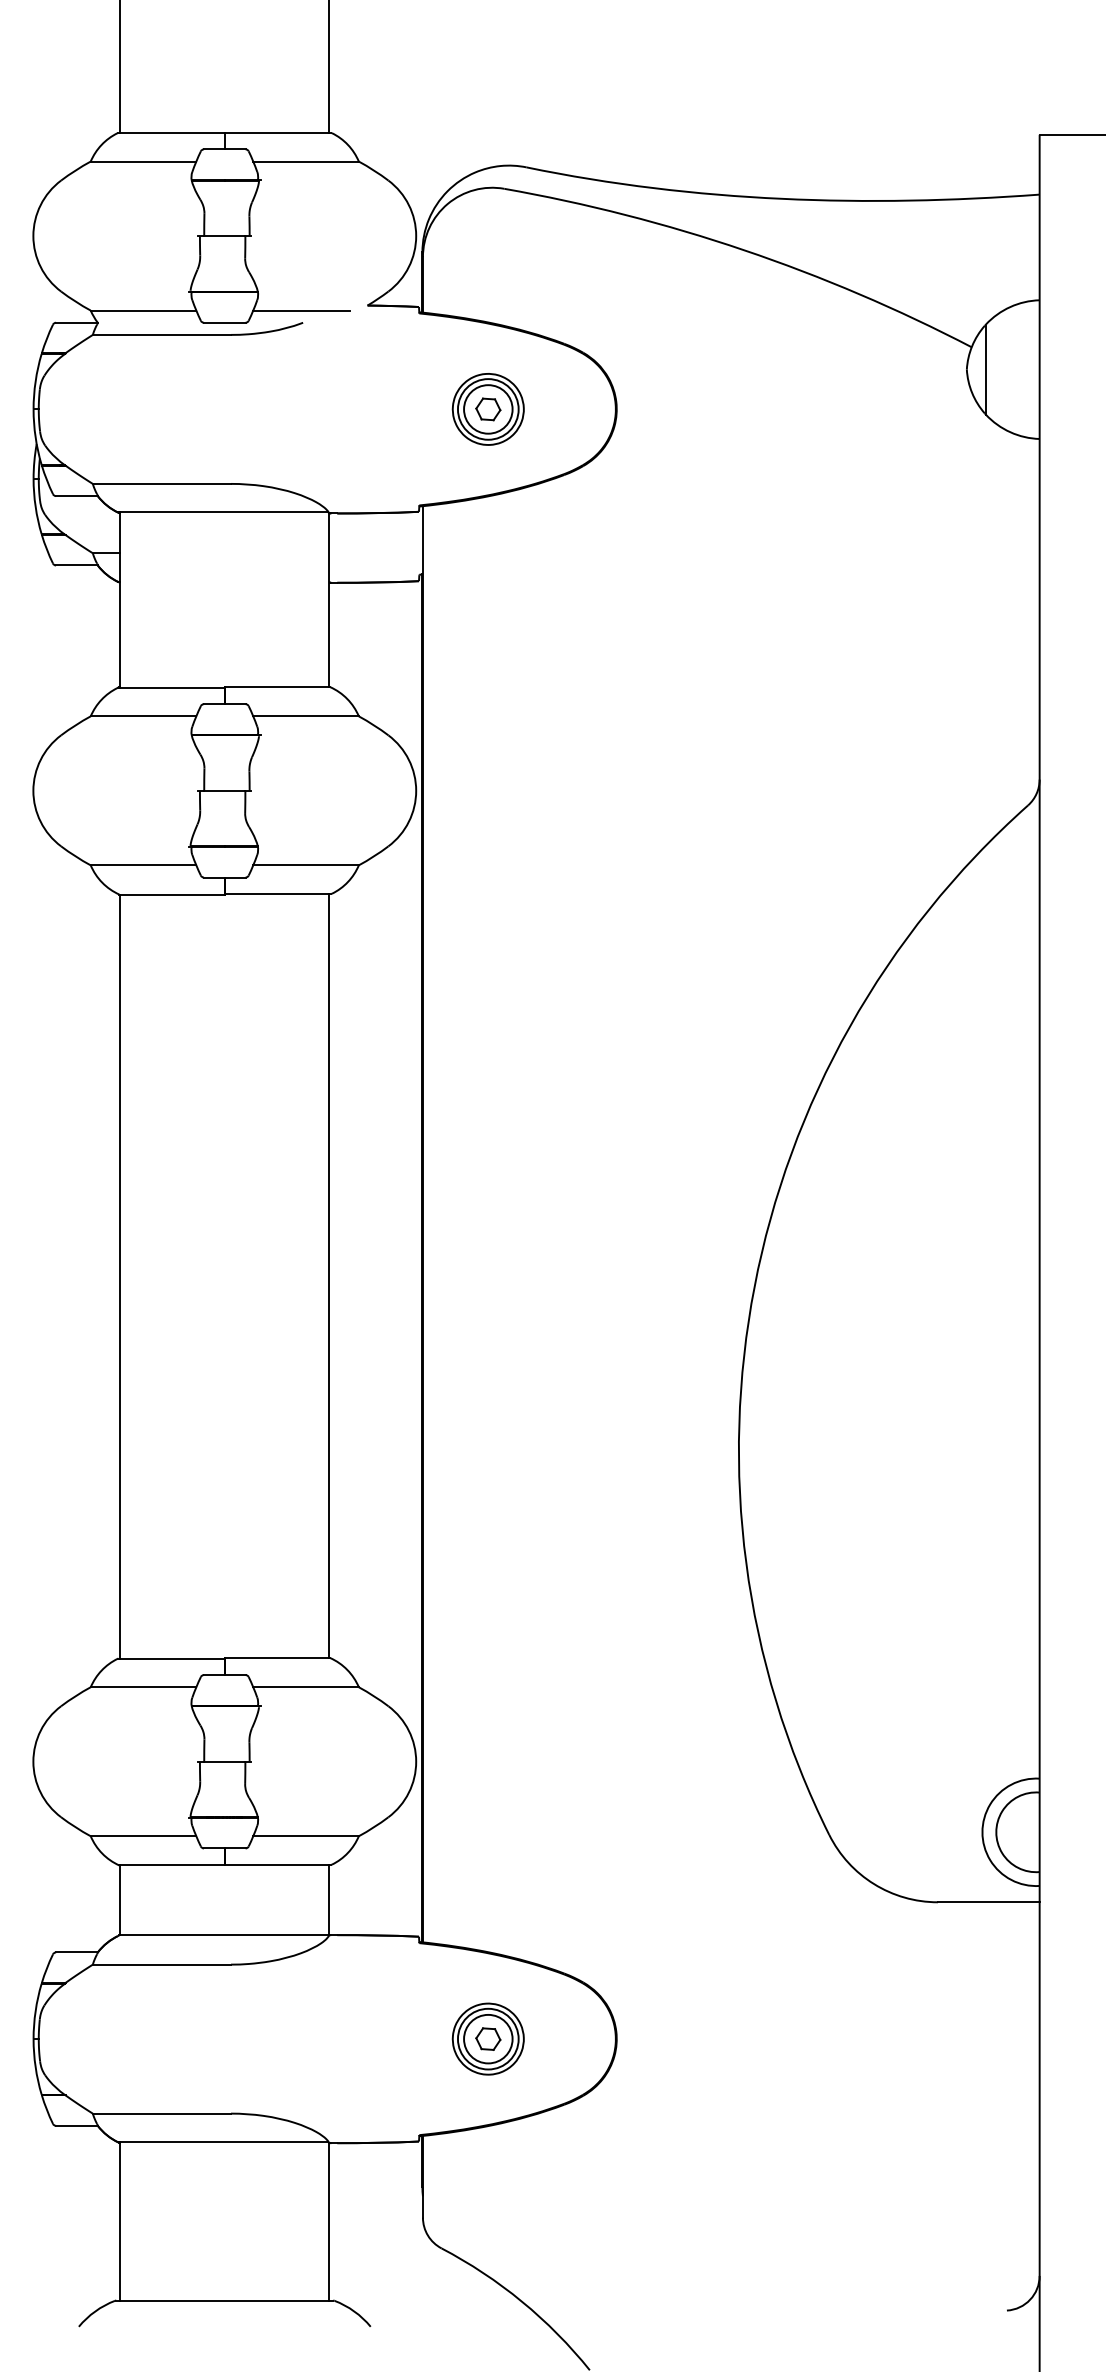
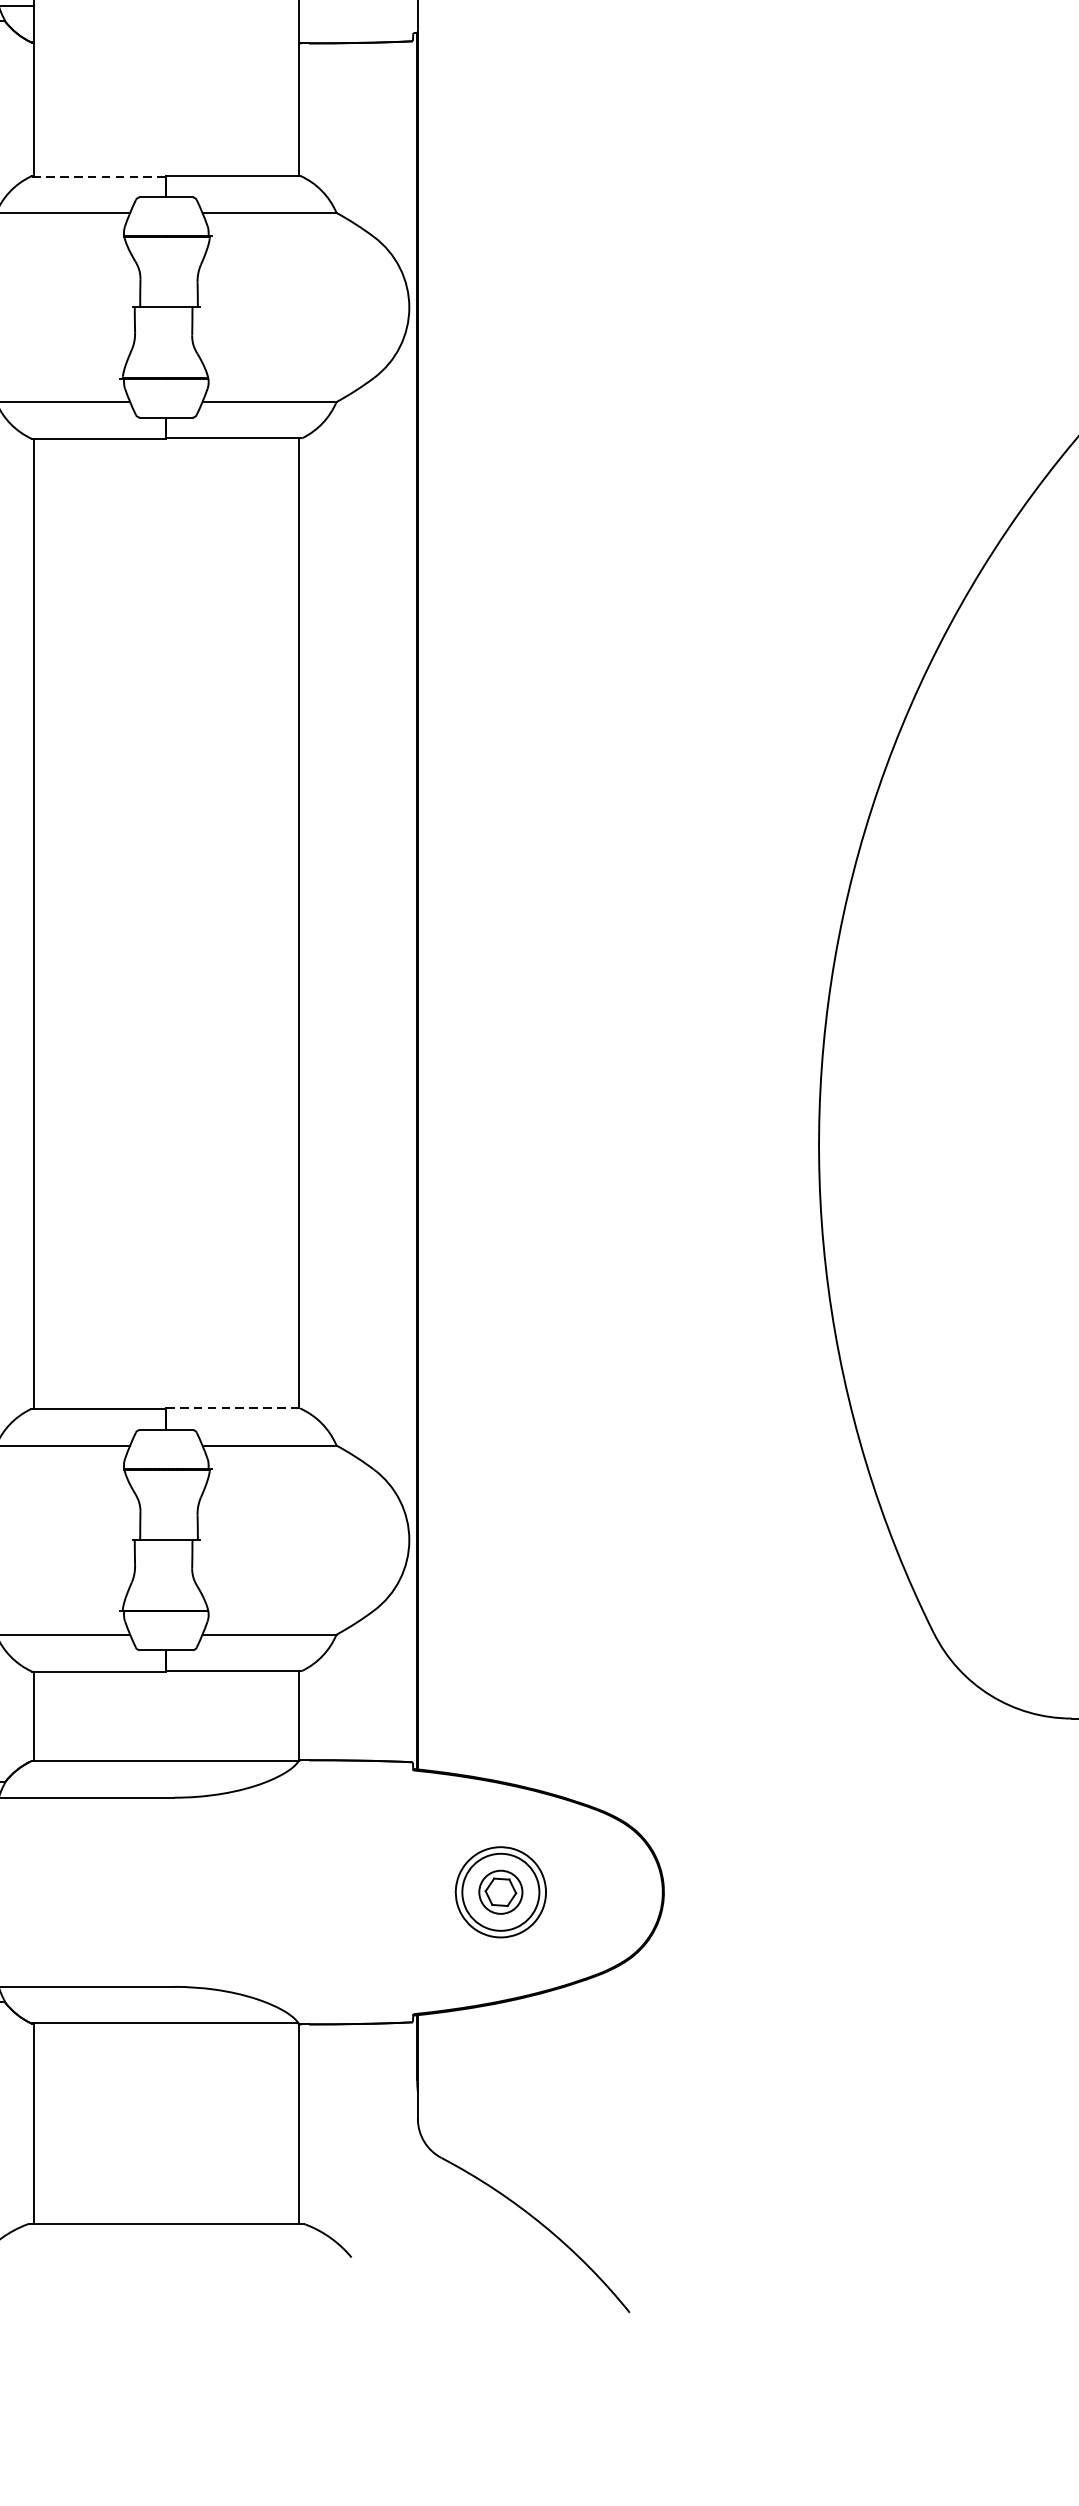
line: (171, 687) -> (98, 176), solid -> dashed
line: (277, 1658) -> (233, 1409), solid -> dashed
circle: (488, 2038) -> (501, 1891), size x0.7

